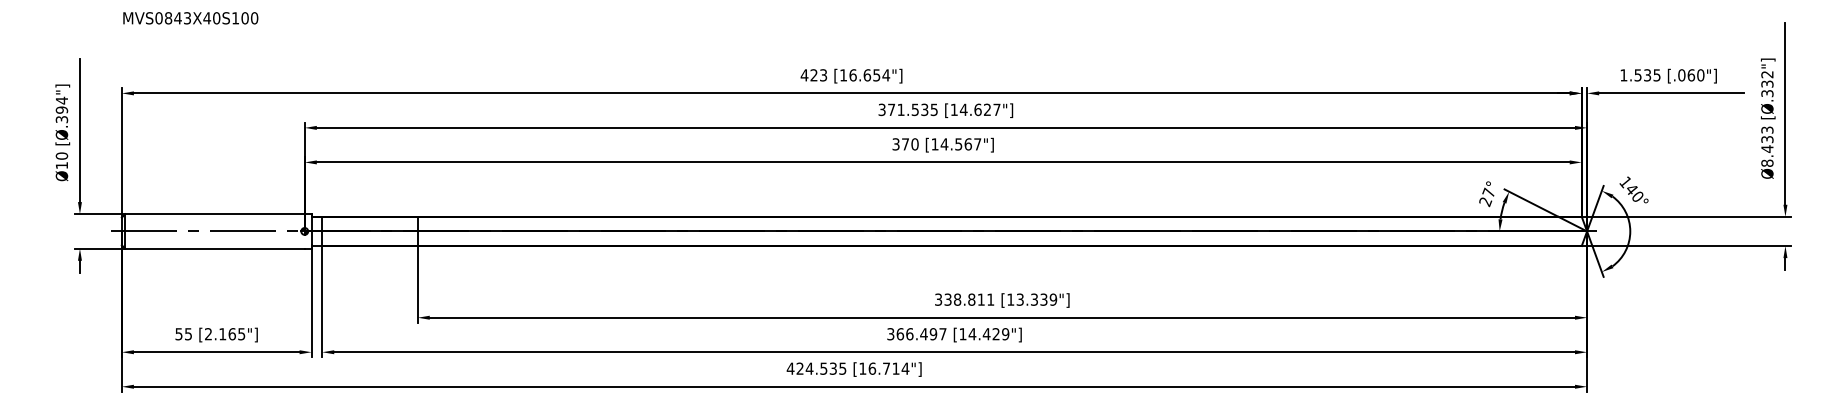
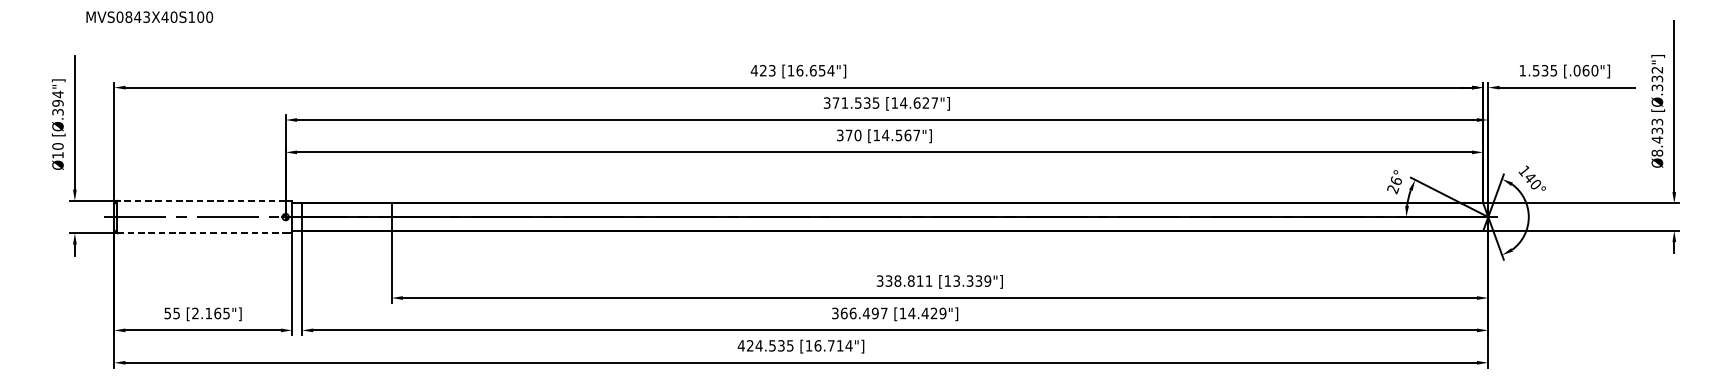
text: (190, 18) -> (149, 17), moved
text: (1488, 192) -> (1395, 180), 27° -> 26°
line: (215, 214) -> (202, 201), solid -> dashed
line: (215, 248) -> (202, 233), solid -> dashed

